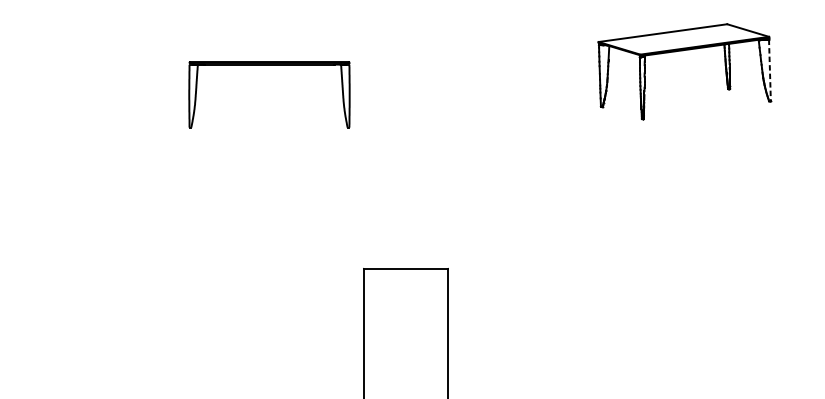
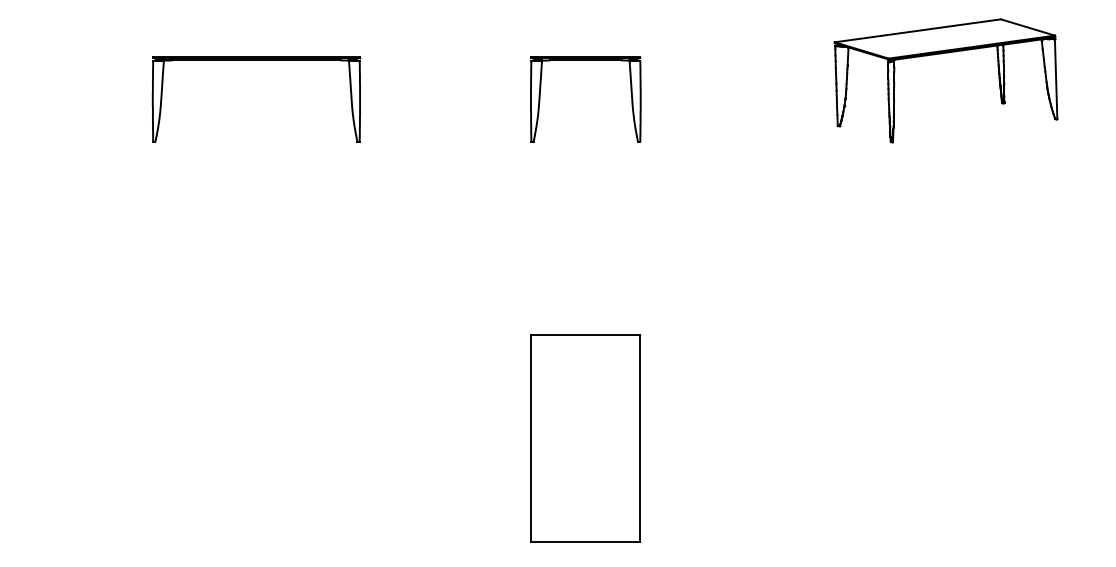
part: (405, 56) -> (585, 60), added
part: (269, 64) -> (256, 60), moved
line: (770, 70) -> (1056, 79), dashed -> solid

